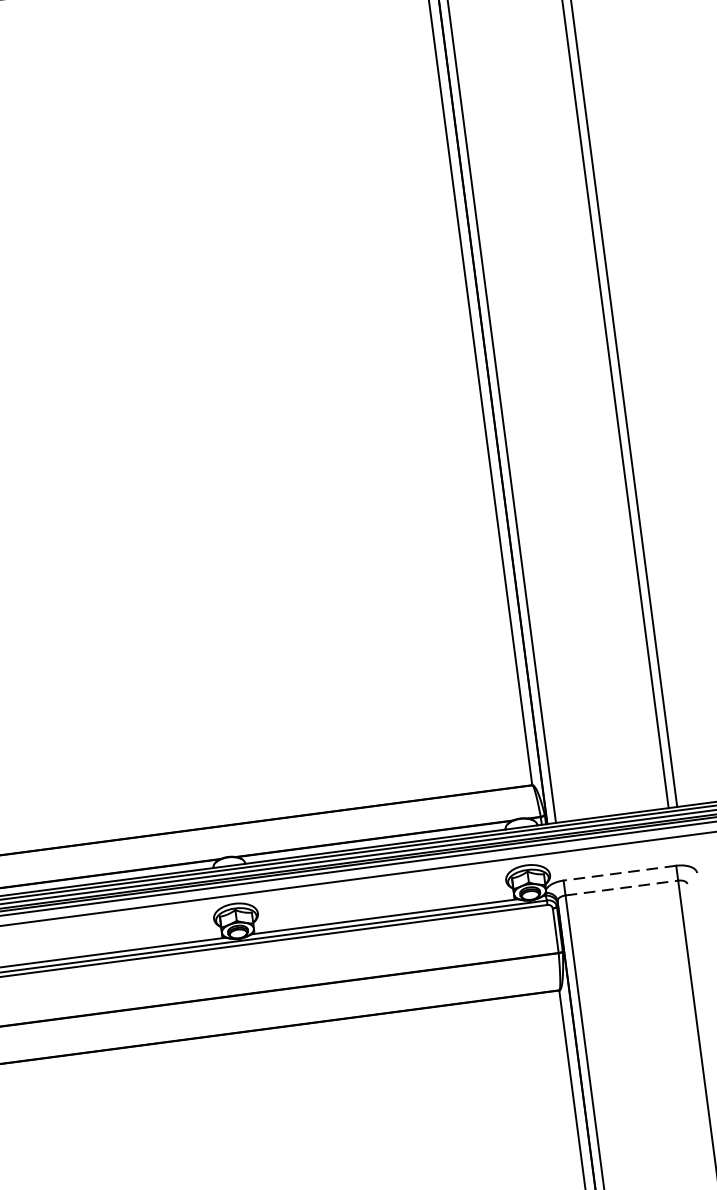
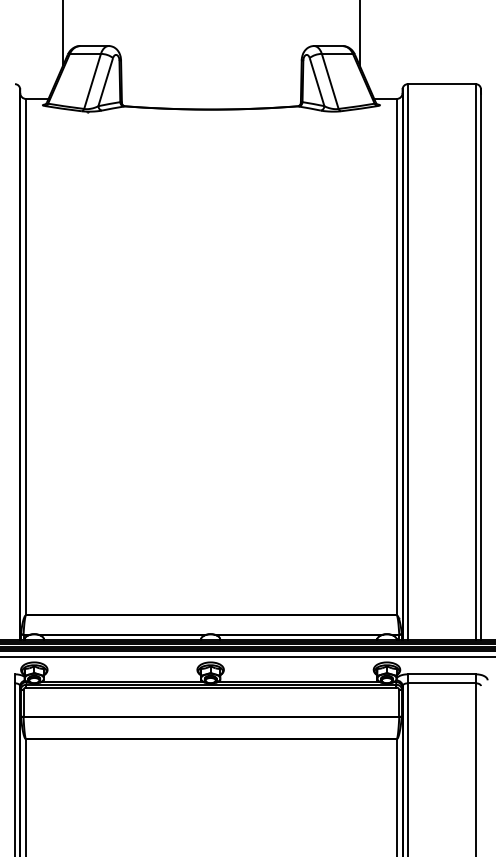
line: (619, 873) -> (441, 674), dashed -> solid
line: (621, 888) -> (441, 683), dashed -> solid

